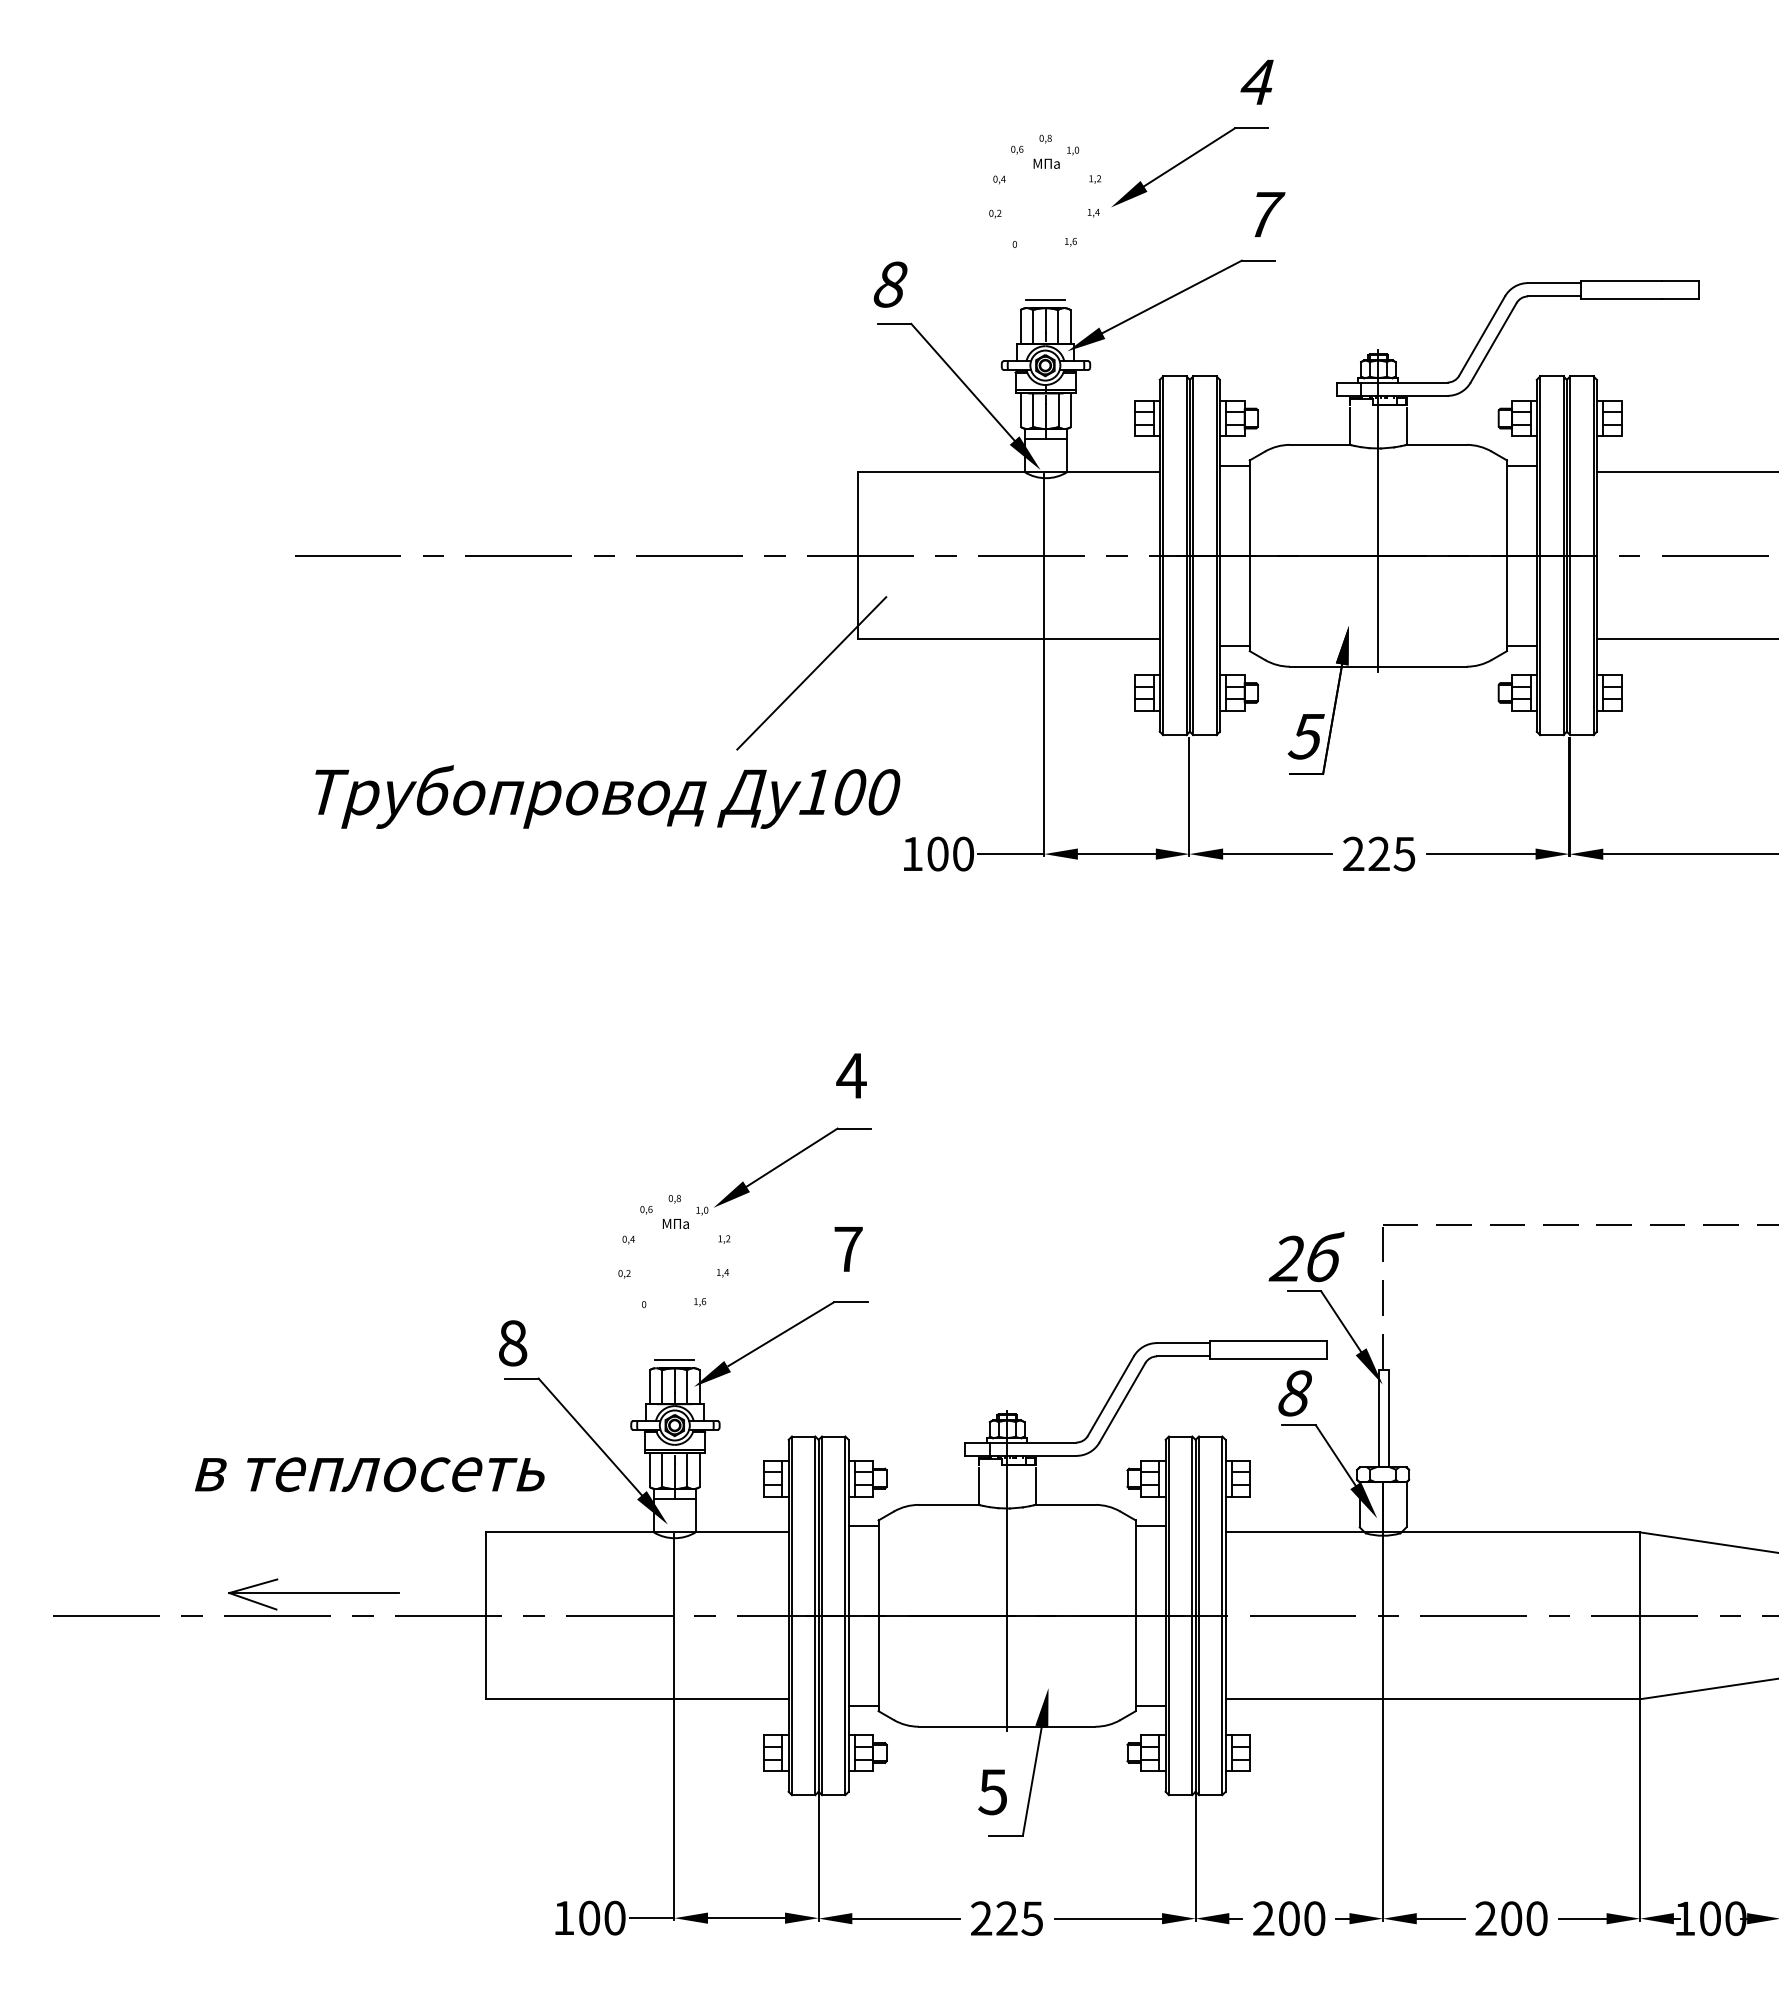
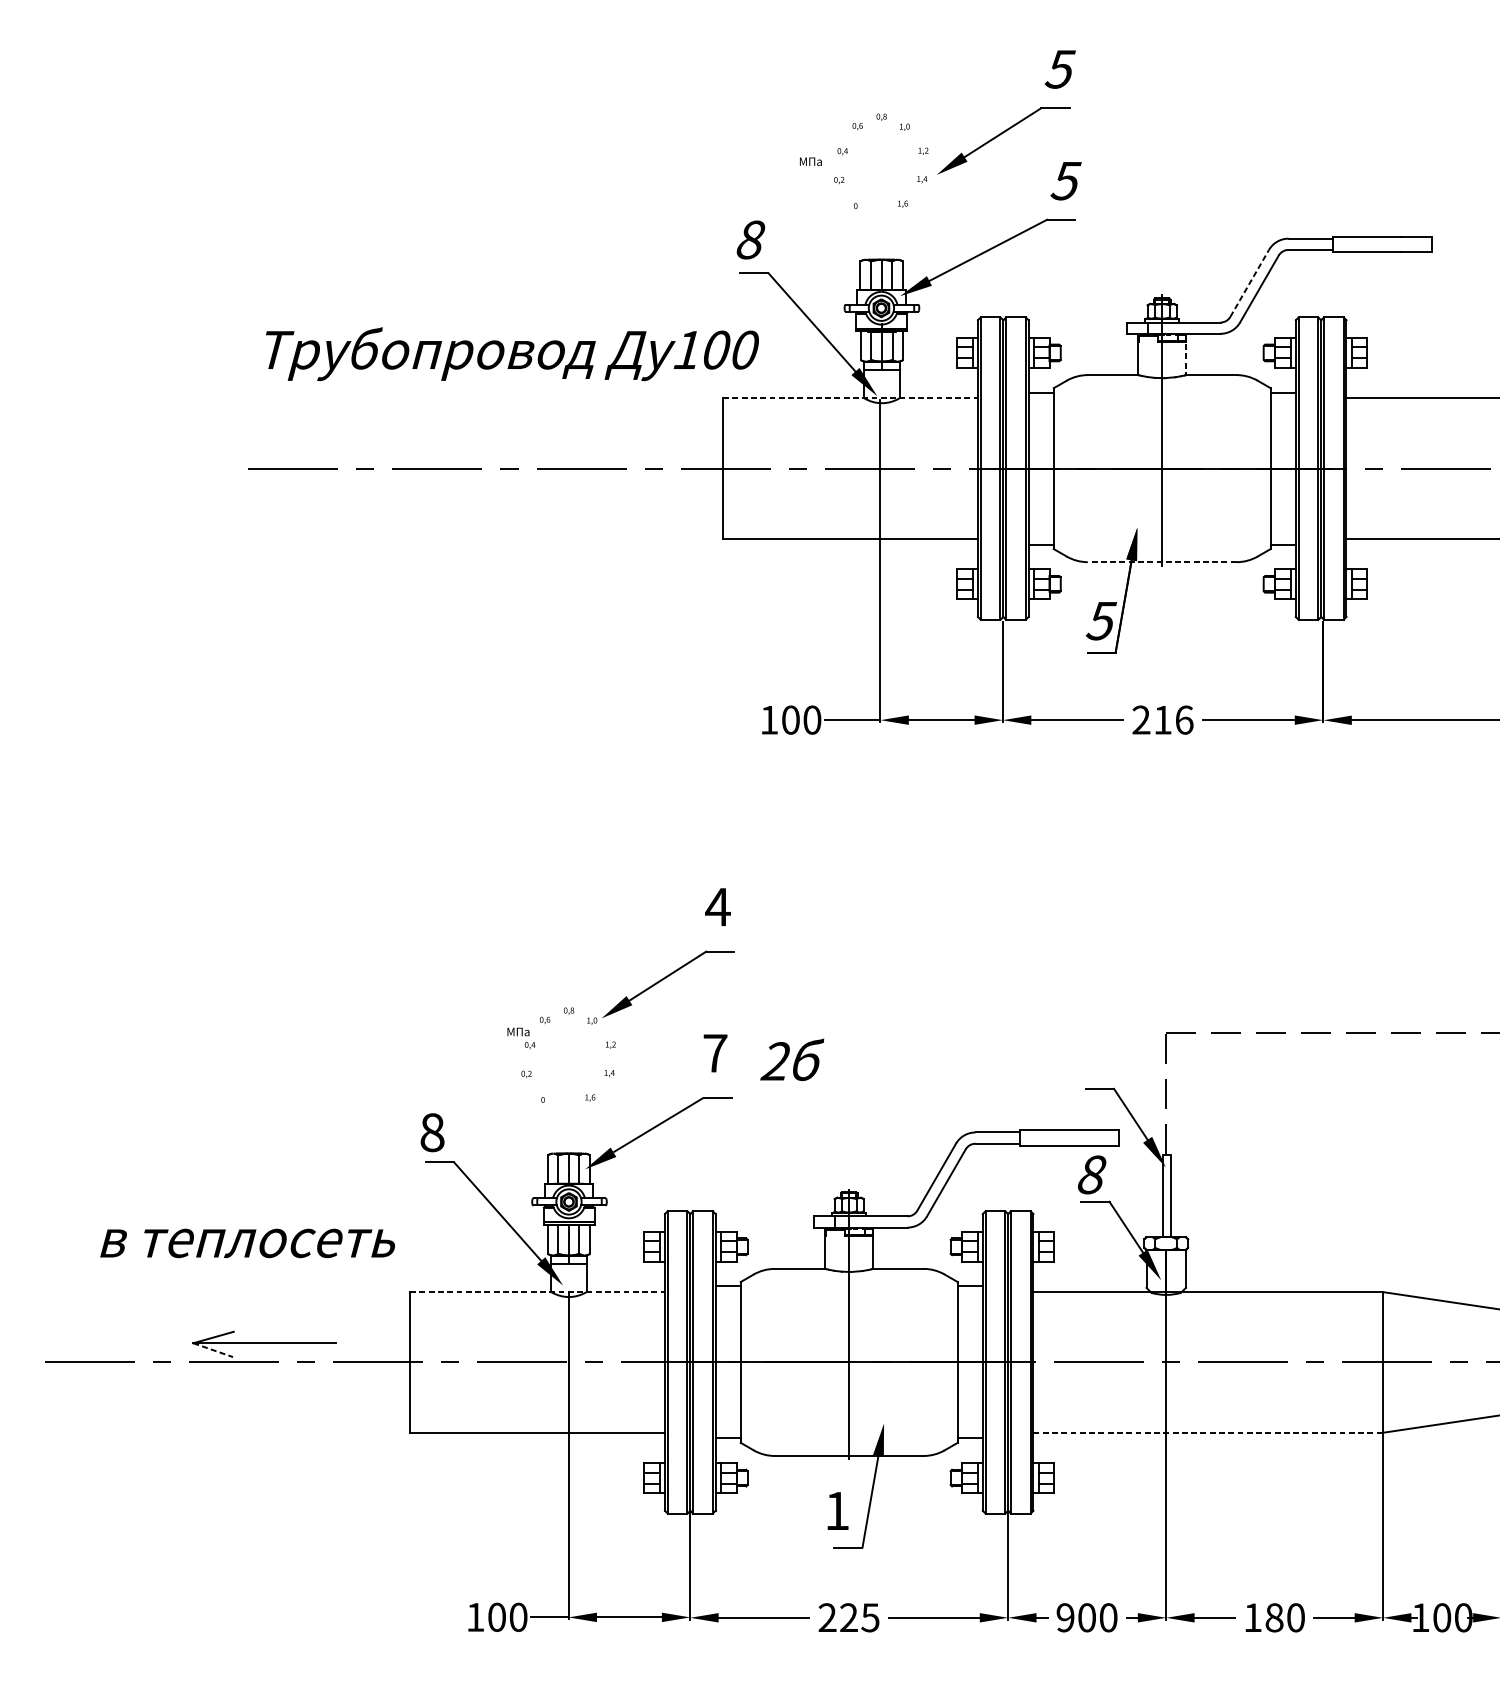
text: (1257, 82) -> (1060, 69), 4 -> 5
text: (1046, 163) -> (810, 161), moved
text: (1265, 214) -> (1067, 180), 7 -> 5
line: (1045, 299) -> (881, 252), removed
line: (1482, 336) -> (1250, 283), solid -> dashed
line: (1406, 427) -> (1185, 360), solid -> dashed
line: (1009, 472) -> (851, 398), solid -> dashed
line: (1377, 666) -> (1161, 561), solid -> dashed
line: (811, 673) -> (684, 567), removed
text: (607, 796) -> (512, 353), moved
text: (1391, 853) -> (1173, 719), 225 -> 216
text: (675, 1223) -> (518, 1031), moved
text: (1306, 1256) -> (792, 1059), moved
line: (674, 1359) -> (568, 1146), removed
text: (369, 1406) -> (247, 1185), moved
line: (638, 1532) -> (538, 1292), solid -> dashed
line: (252, 1601) -> (212, 1350), solid -> dashed
line: (1433, 1699) -> (1208, 1433), solid -> dashed
text: (992, 1792) -> (836, 1511), 5 -> 1
text: (1263, 1918) -> (1065, 1617), 200 -> 900
text: (1498, 1918) -> (1263, 1617), 200 -> 180

